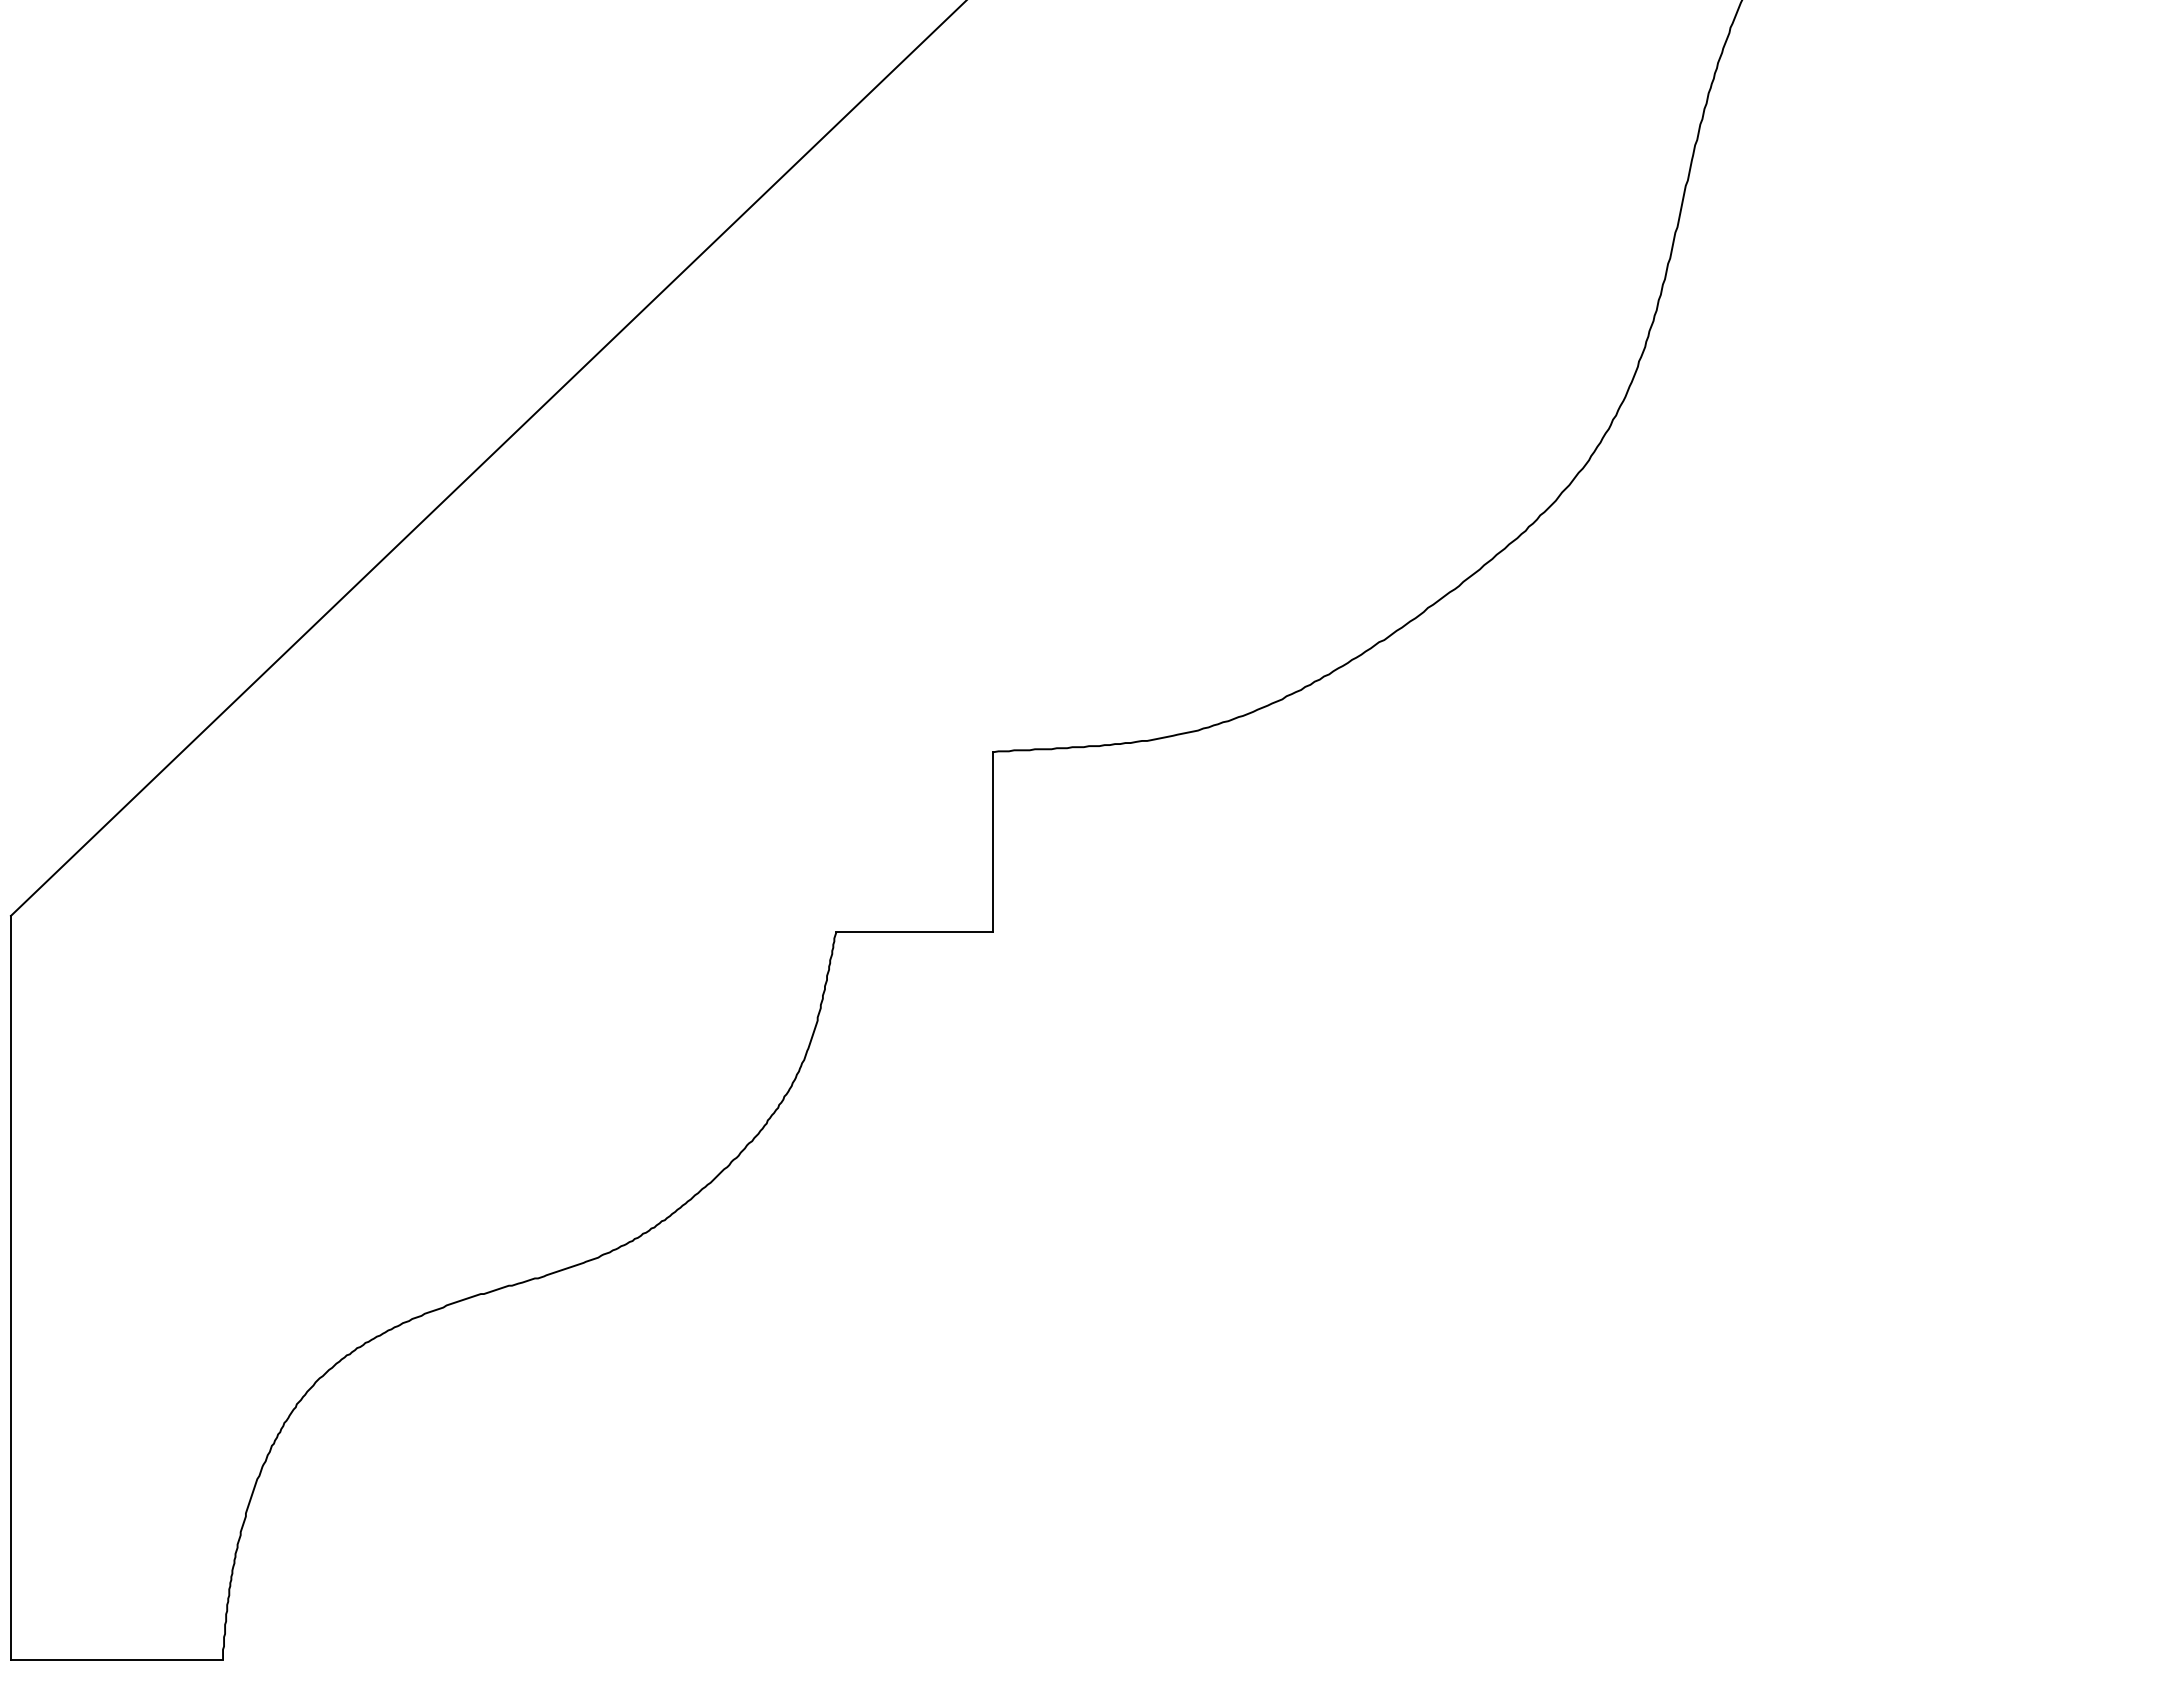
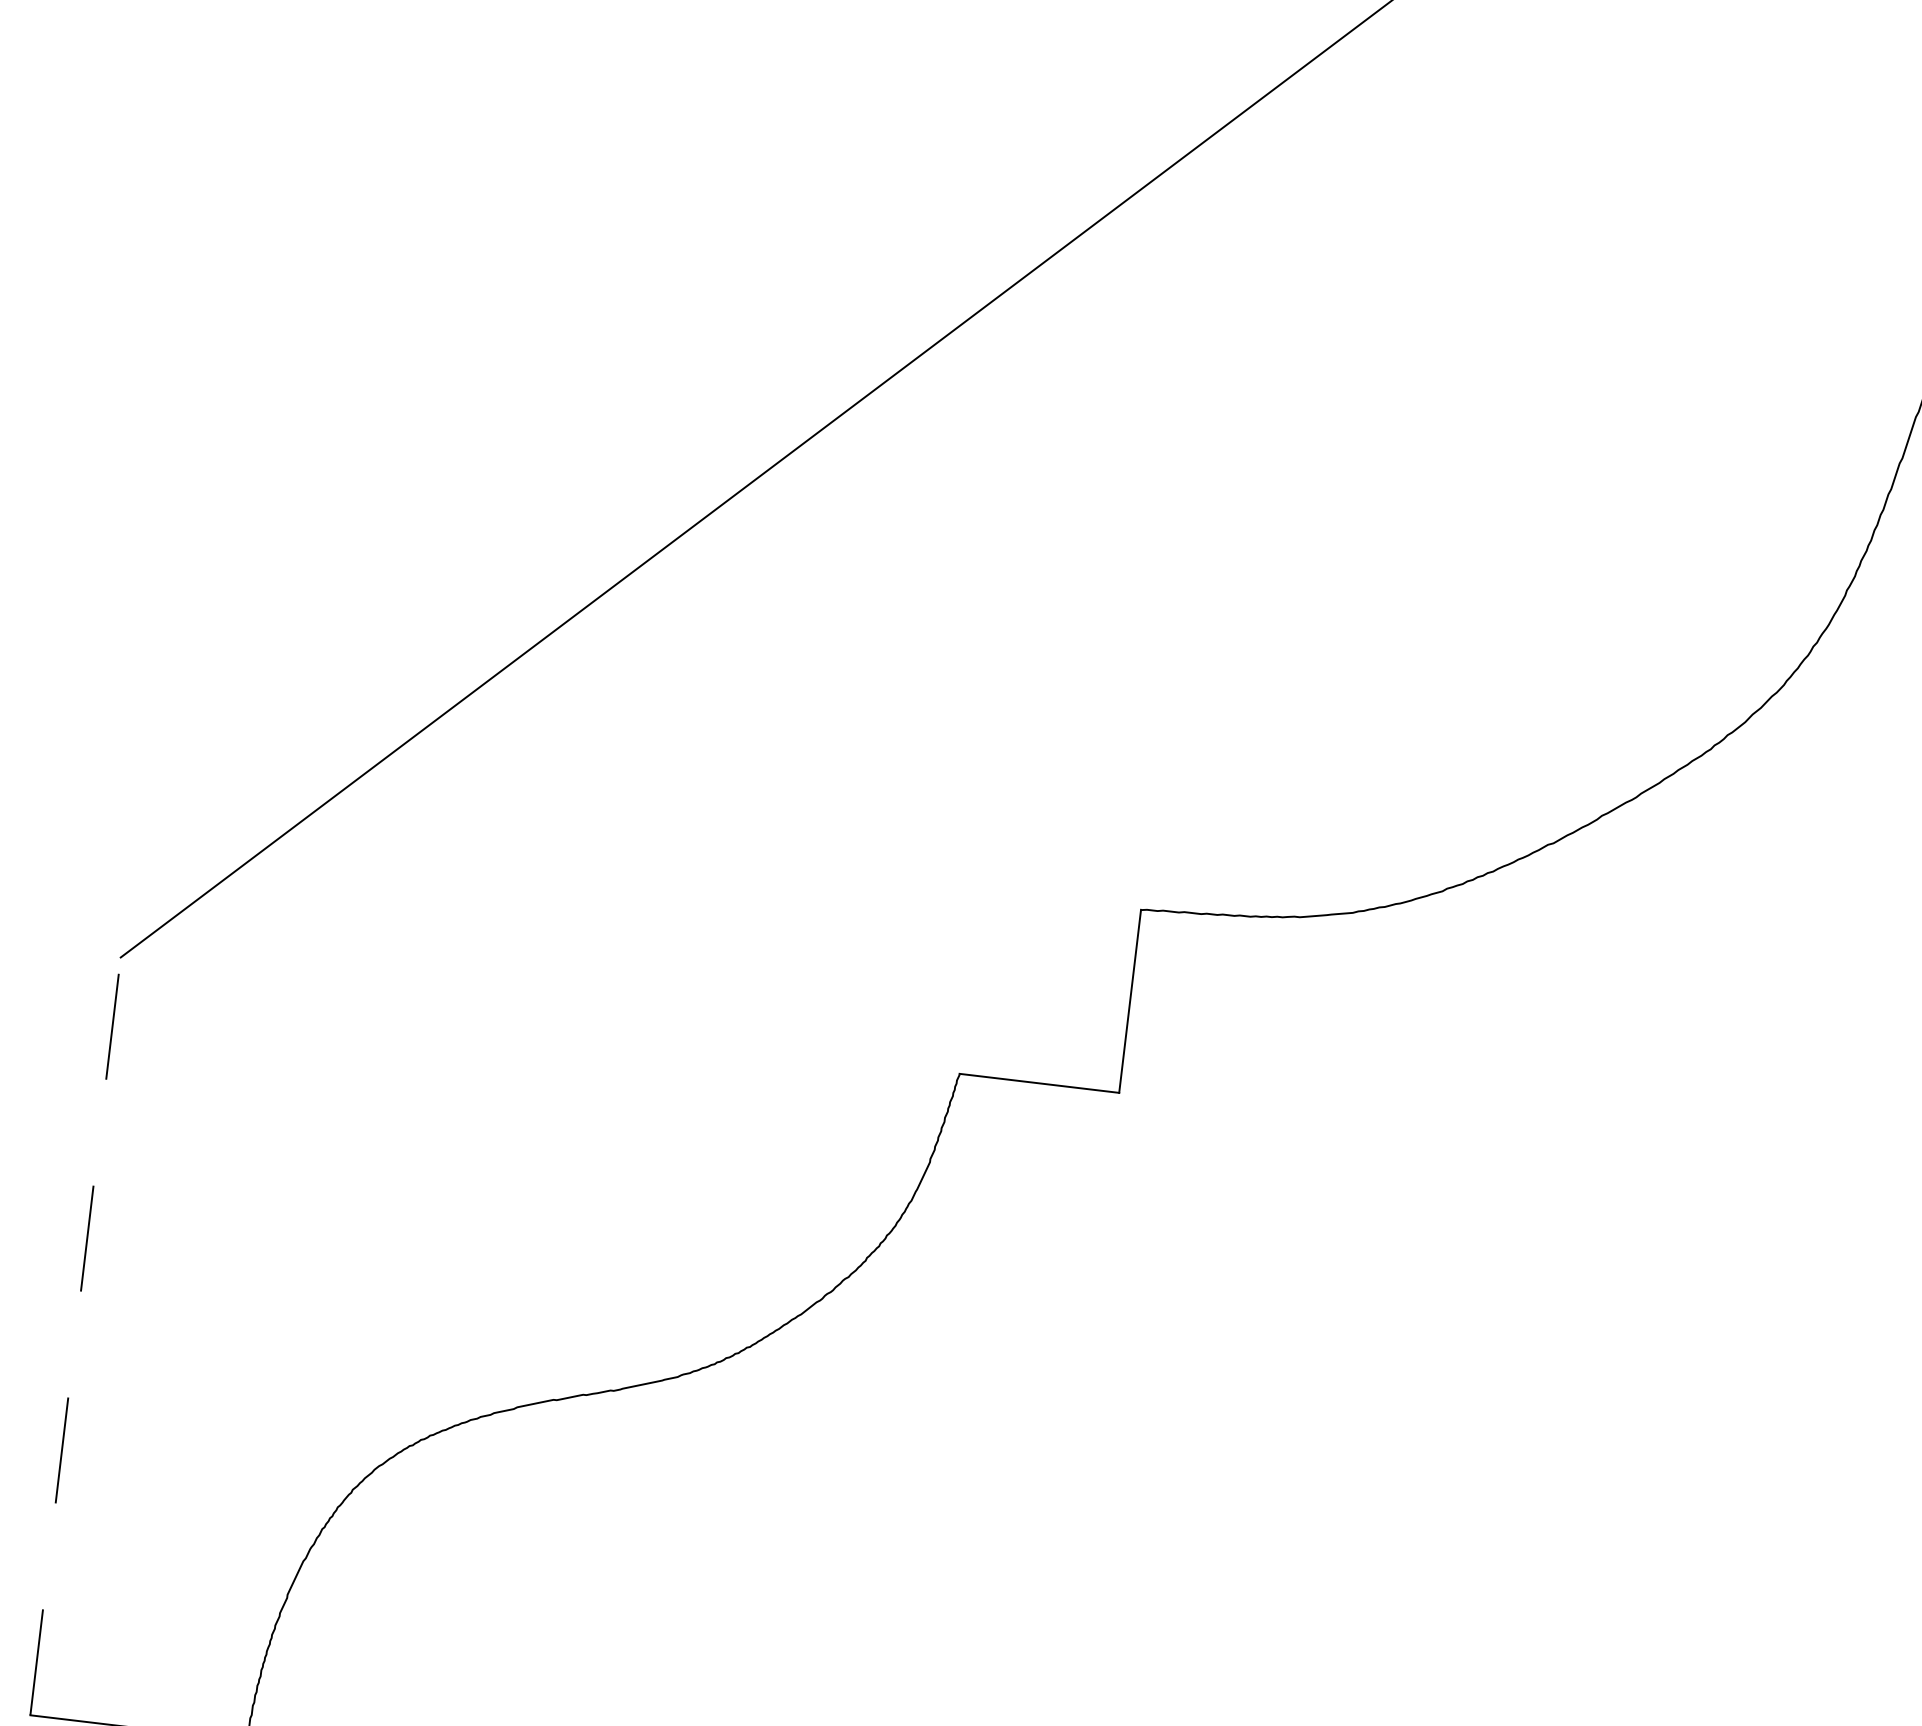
line: (10, 1287) -> (75, 1336), solid -> dashed

